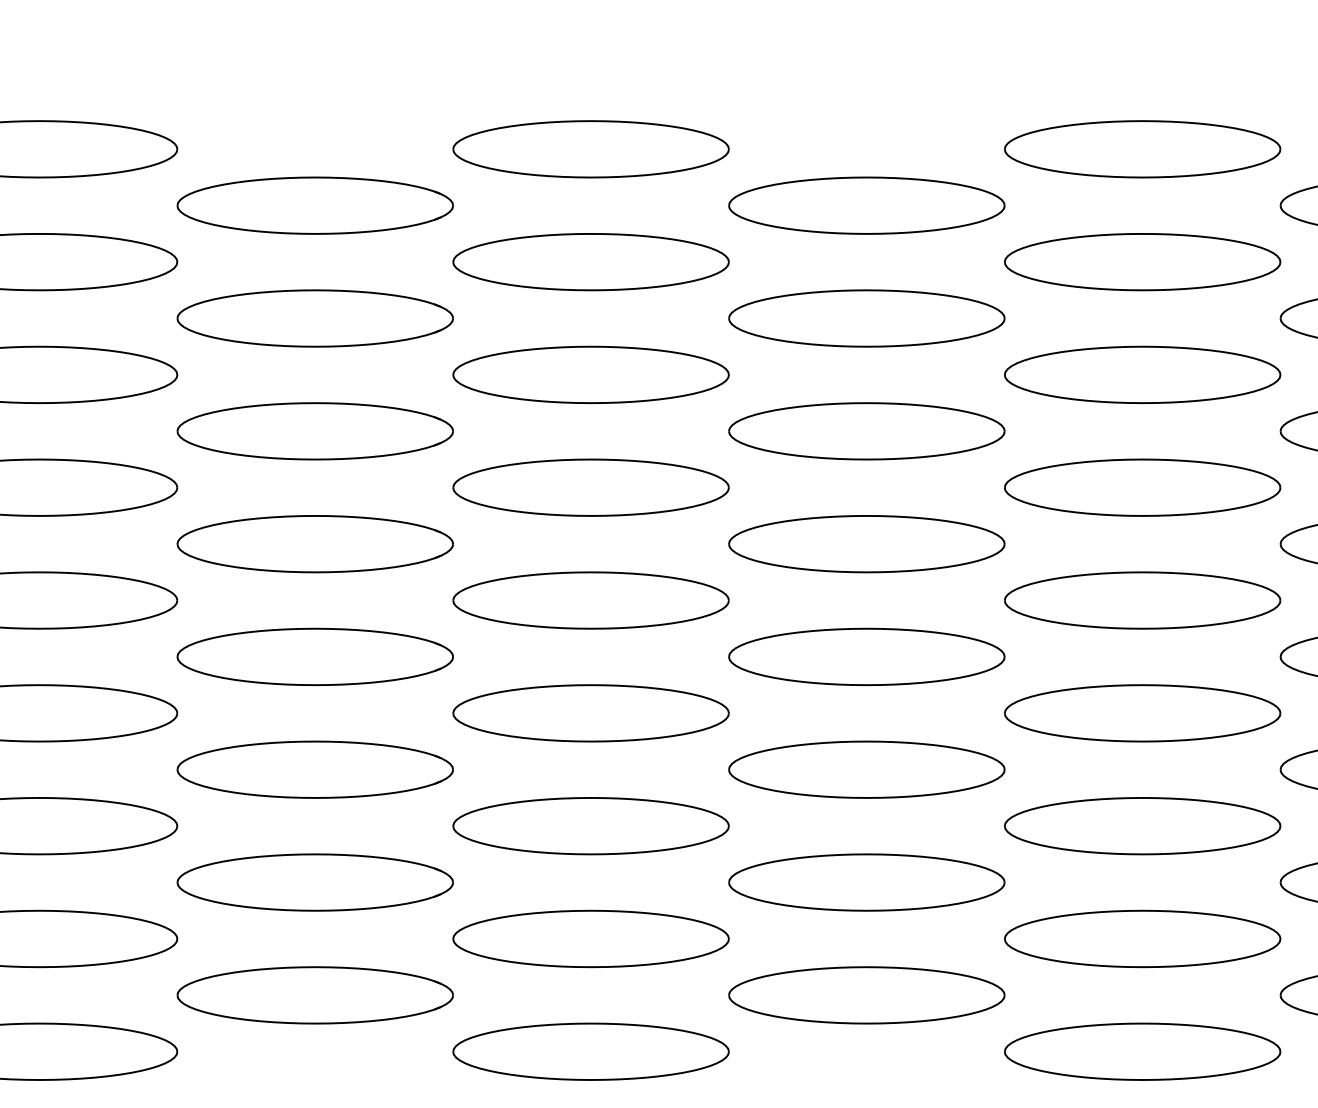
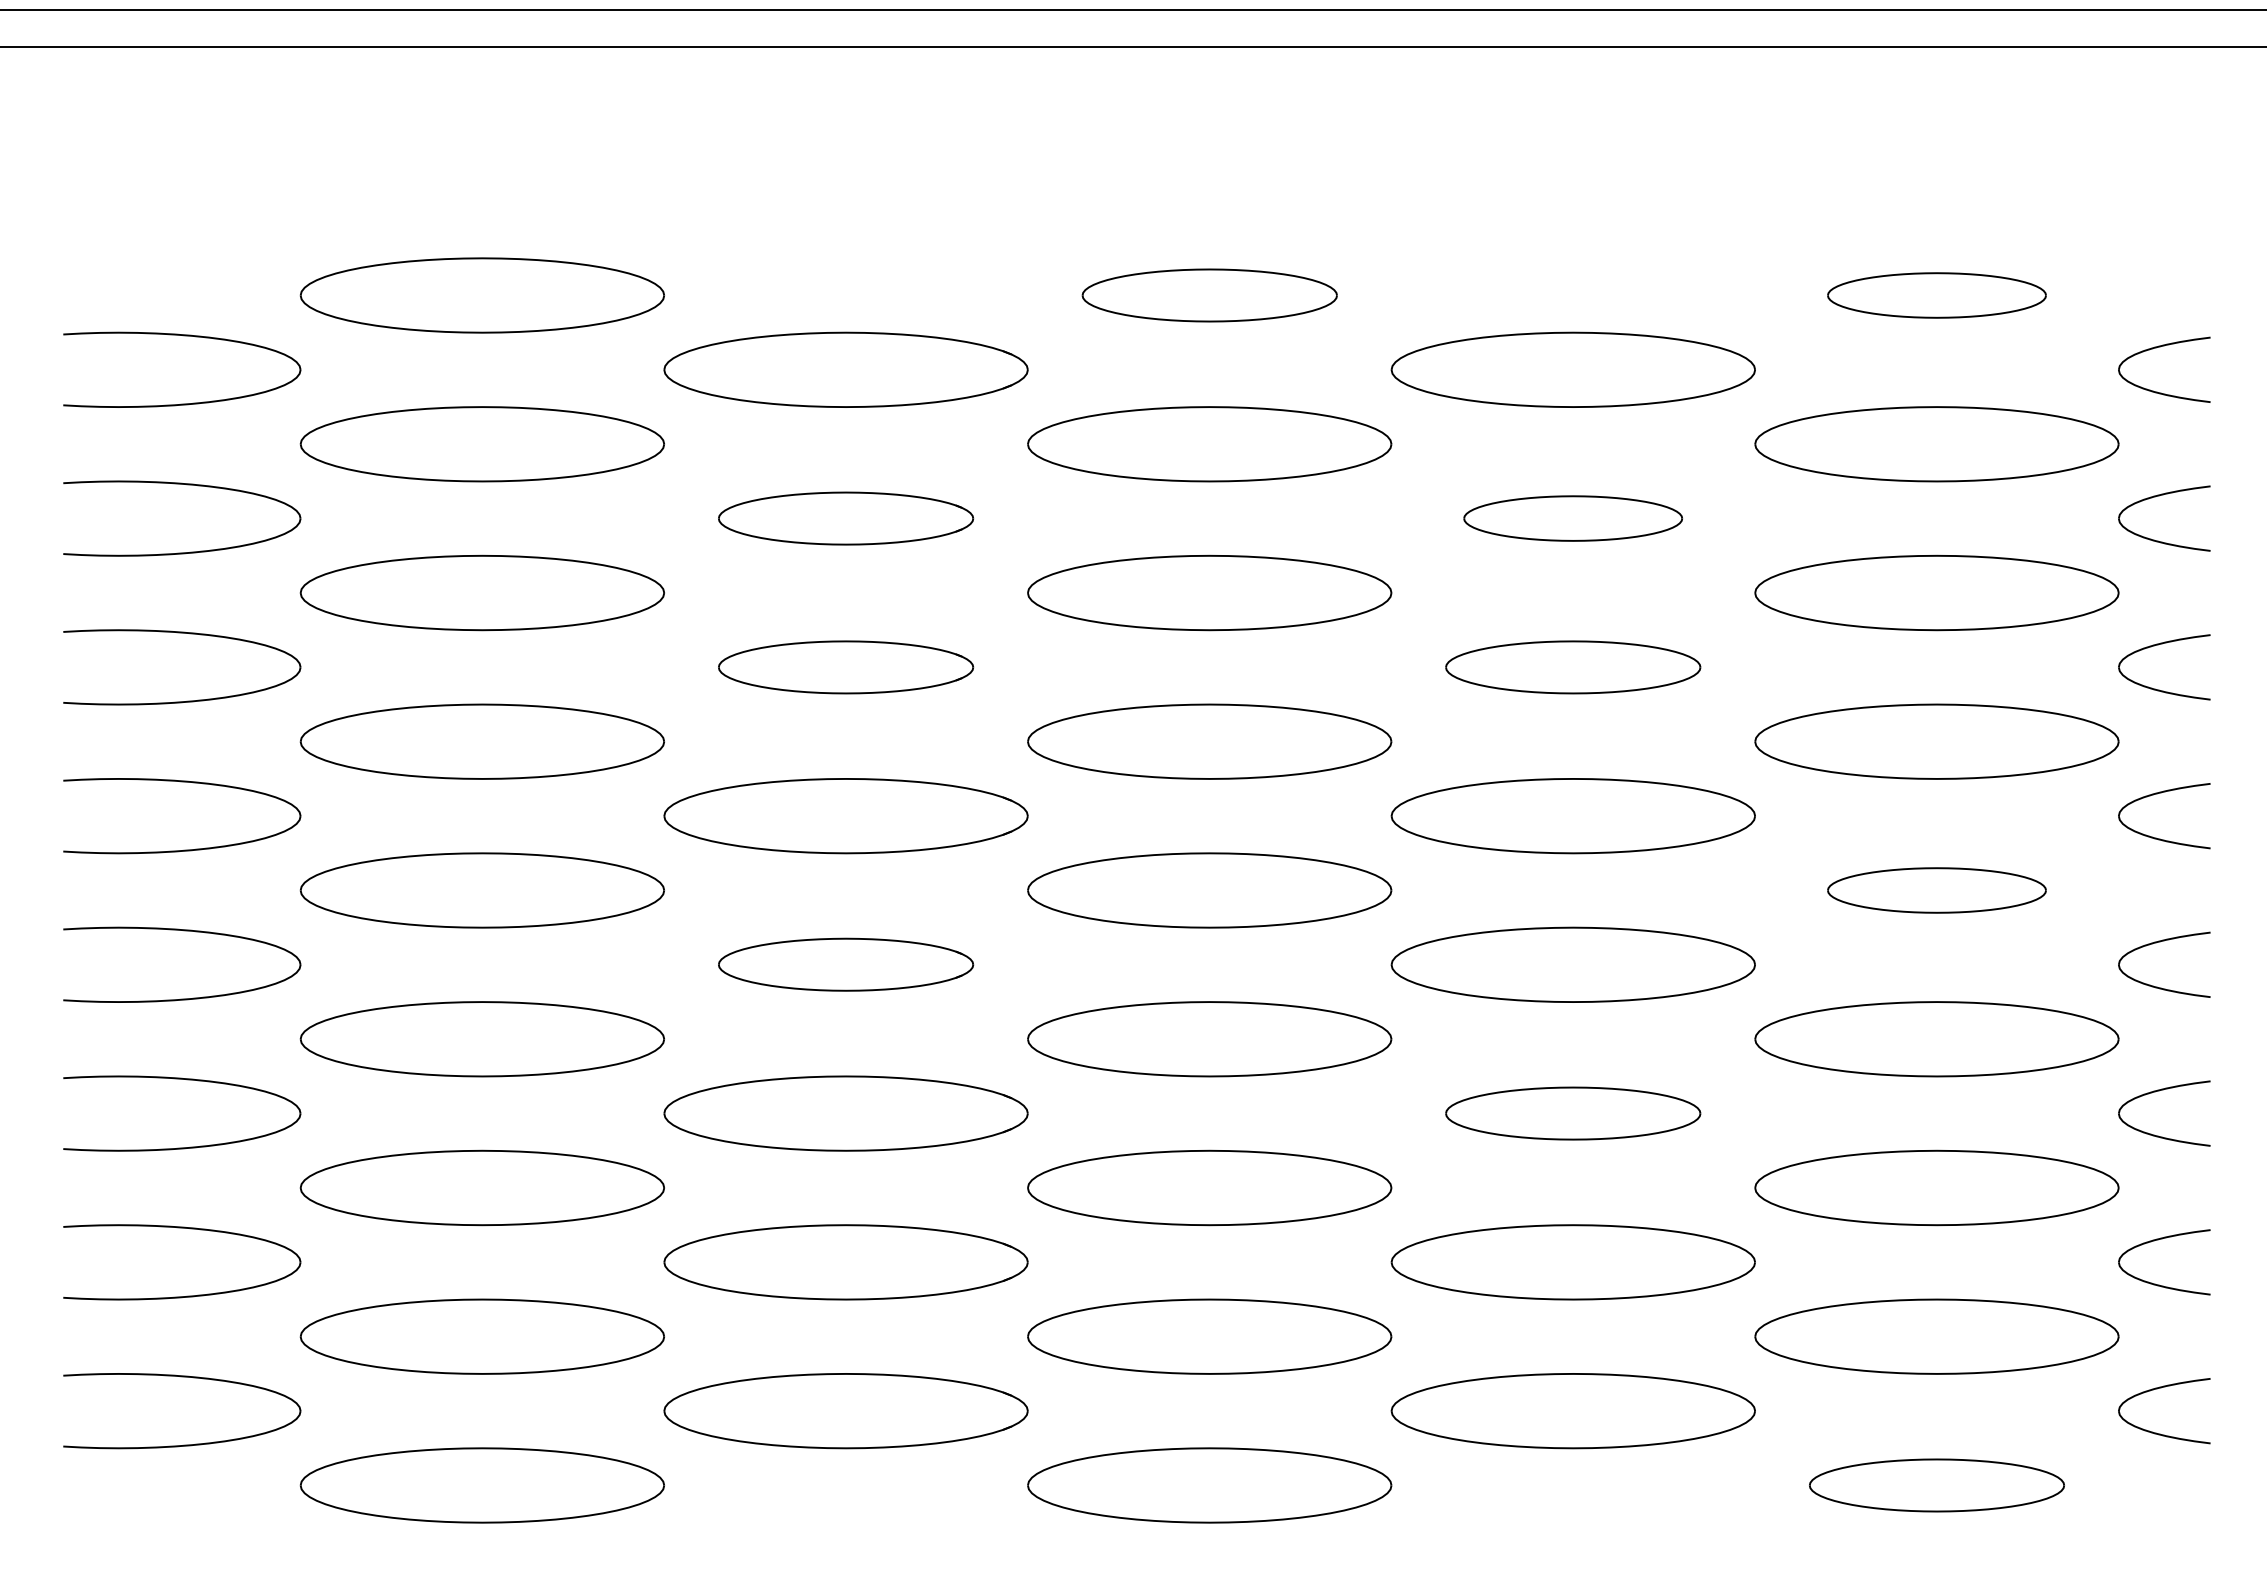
part: (590, 149) -> (1209, 295), size x0.7
part: (1142, 149) -> (1936, 295), size x0.6
part: (314, 318) -> (845, 518), size x0.7
part: (866, 318) -> (1572, 518), size x0.6
part: (314, 431) -> (845, 667), size x0.7
part: (866, 431) -> (1572, 667), size x0.7
part: (1142, 600) -> (1936, 890), size x0.6
part: (314, 656) -> (845, 964), size x0.7
part: (866, 769) -> (1572, 1113), size x0.7
part: (1142, 1051) -> (1936, 1485), size x0.7

